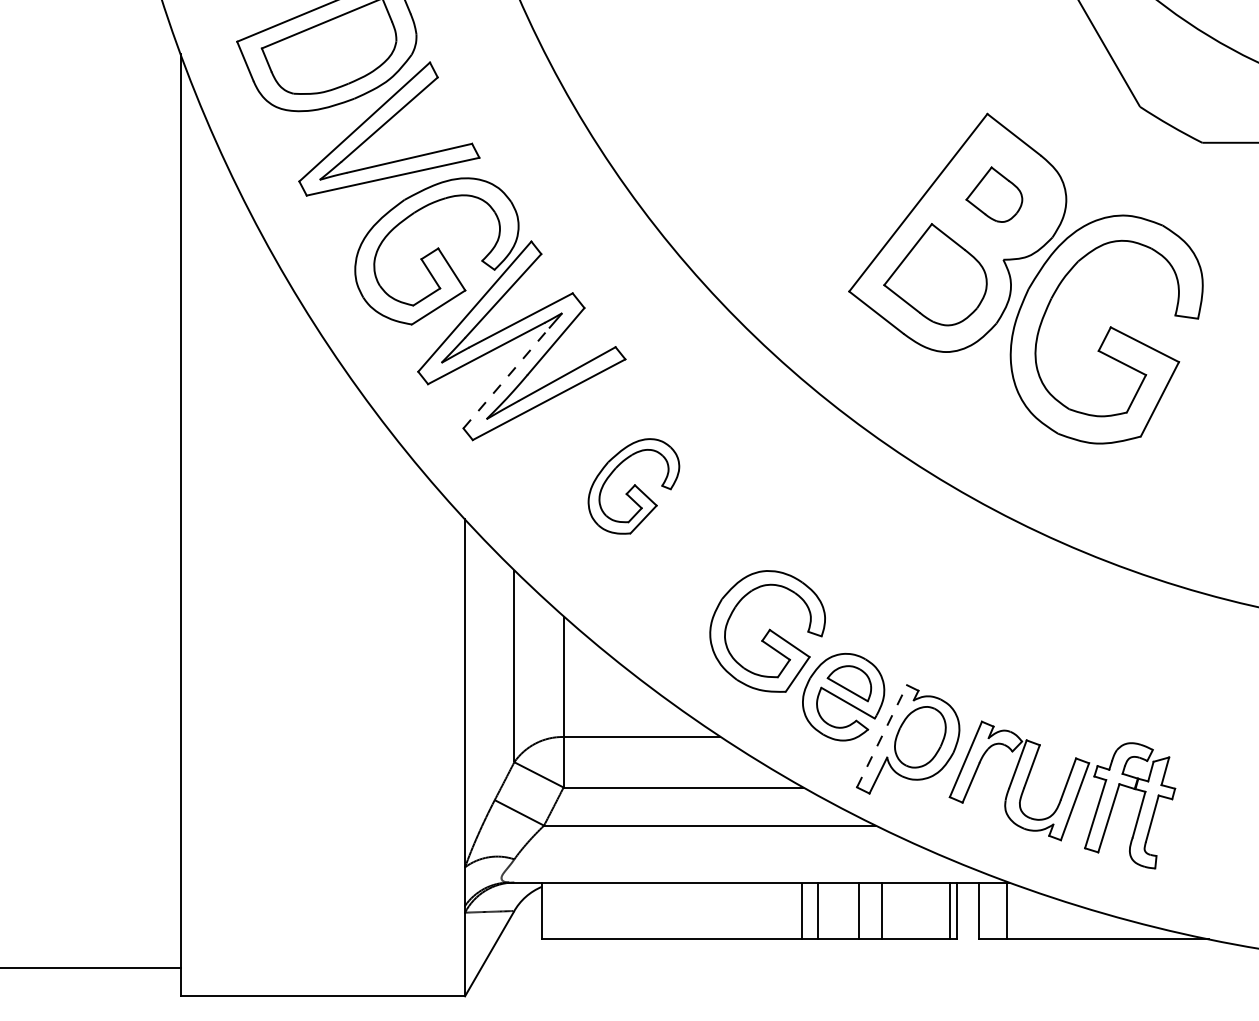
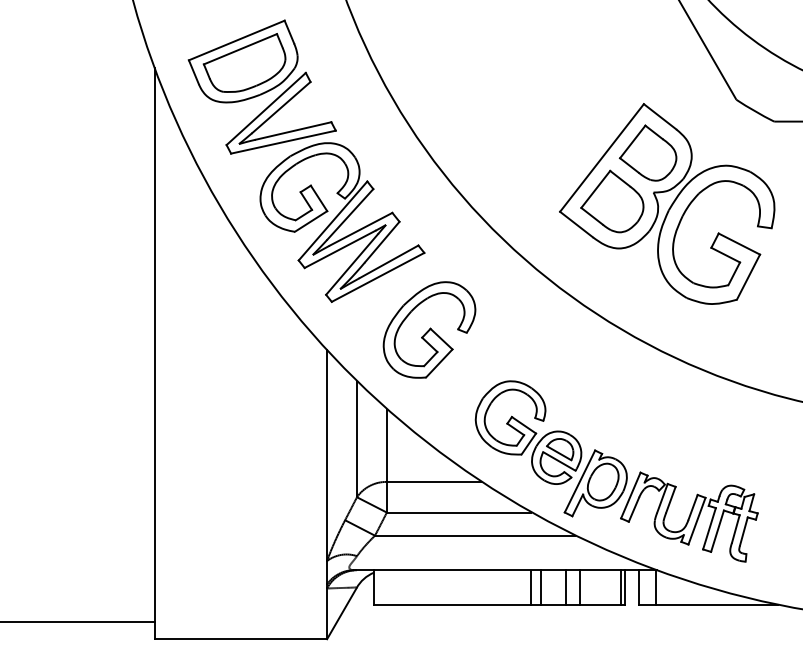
part: (993, 193) -> (647, 152), size x1.67
line: (506, 378) -> (352, 264), dashed -> solid
part: (633, 485) -> (429, 329), size x1.67
line: (881, 736) -> (579, 481), dashed -> solid

